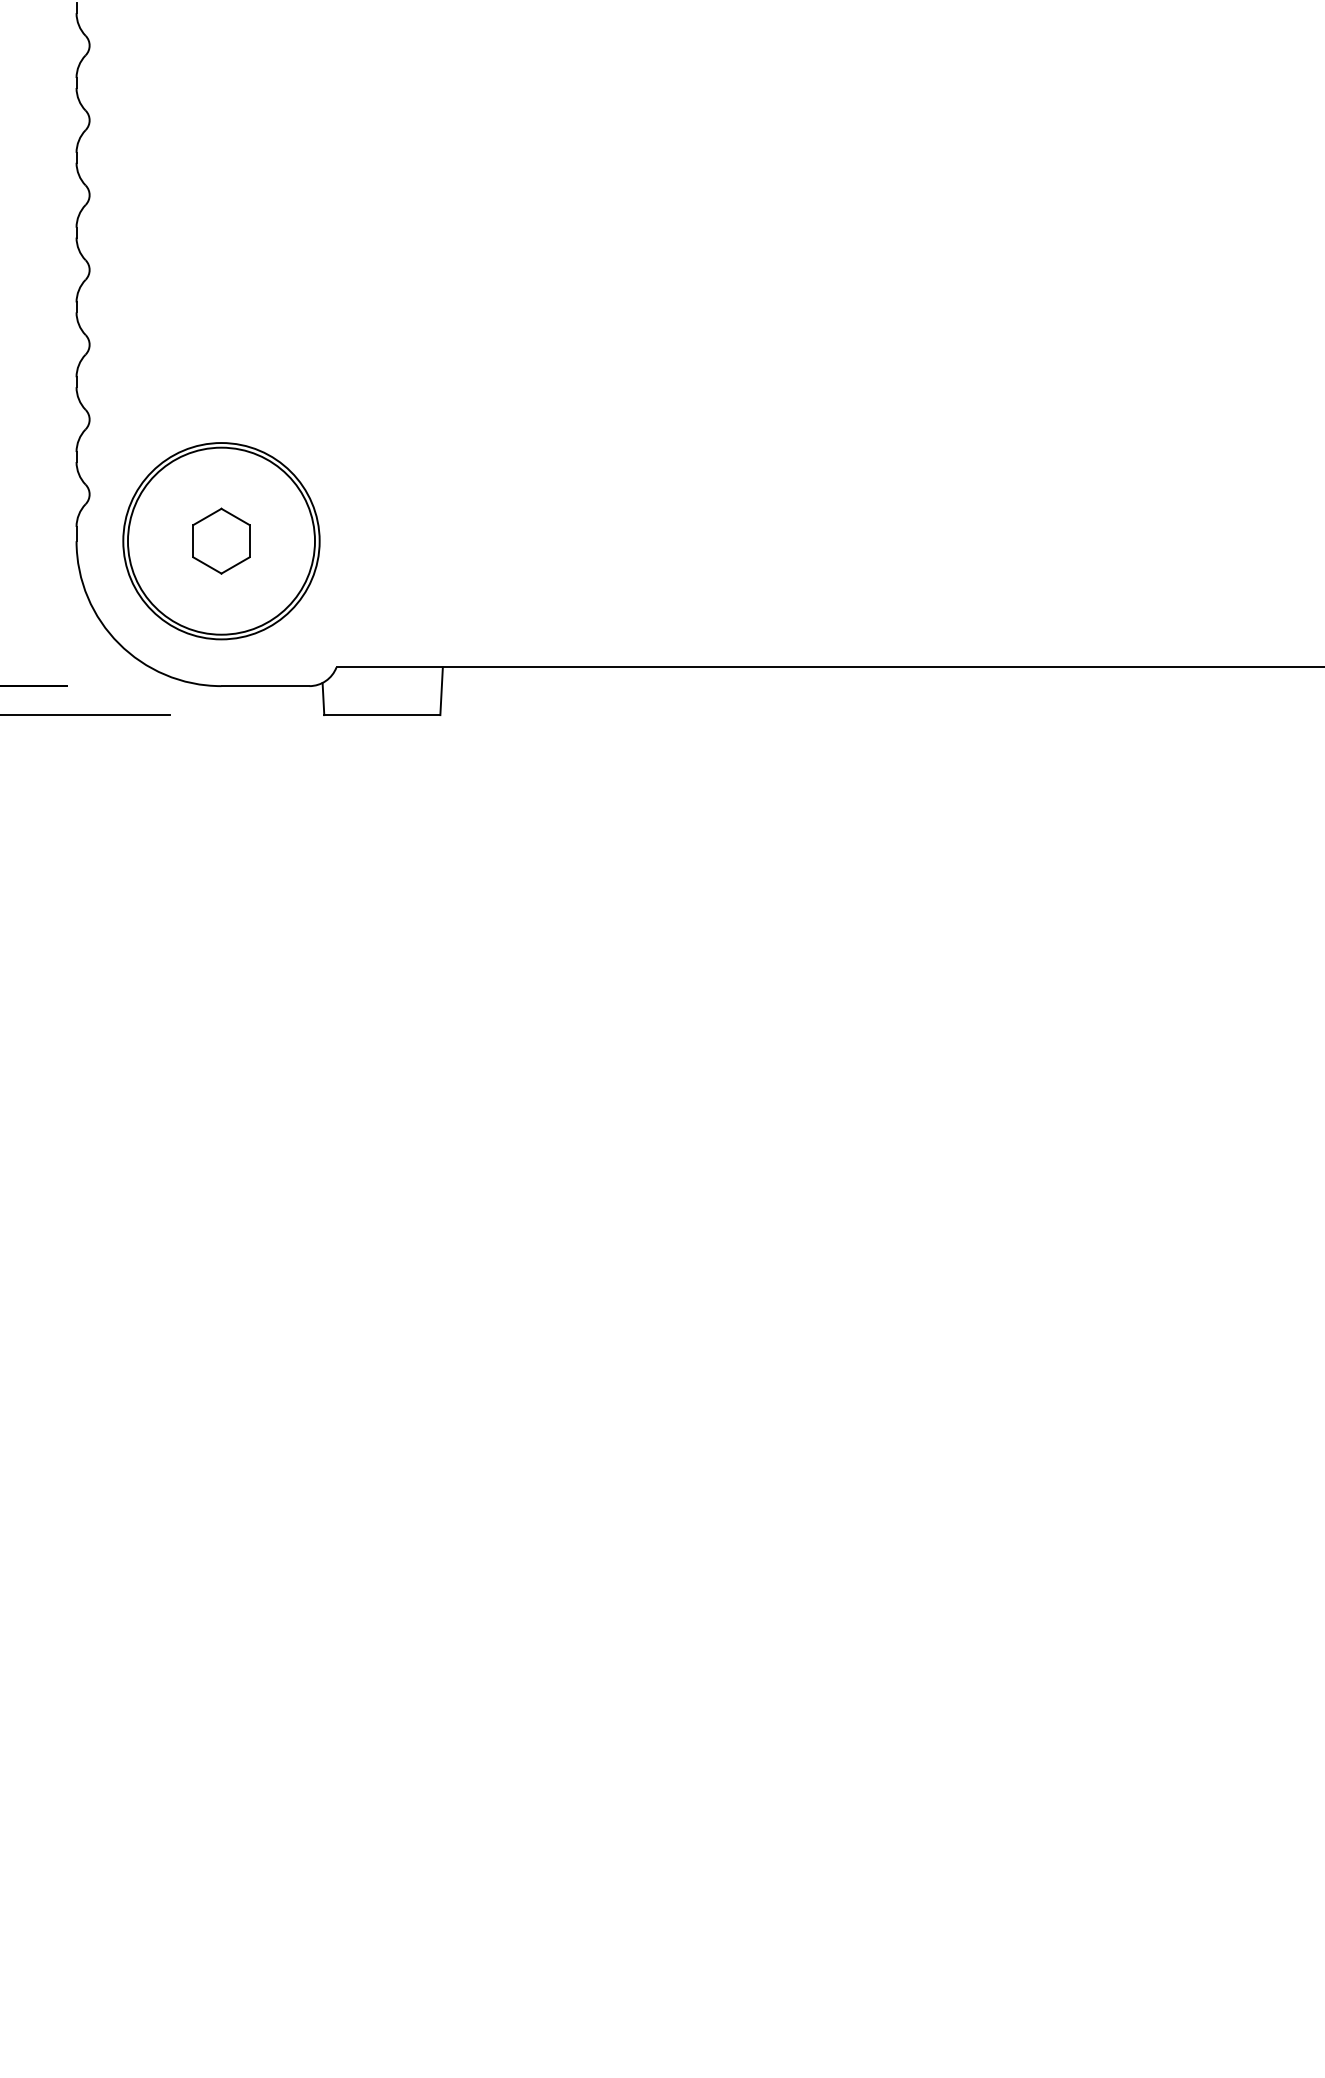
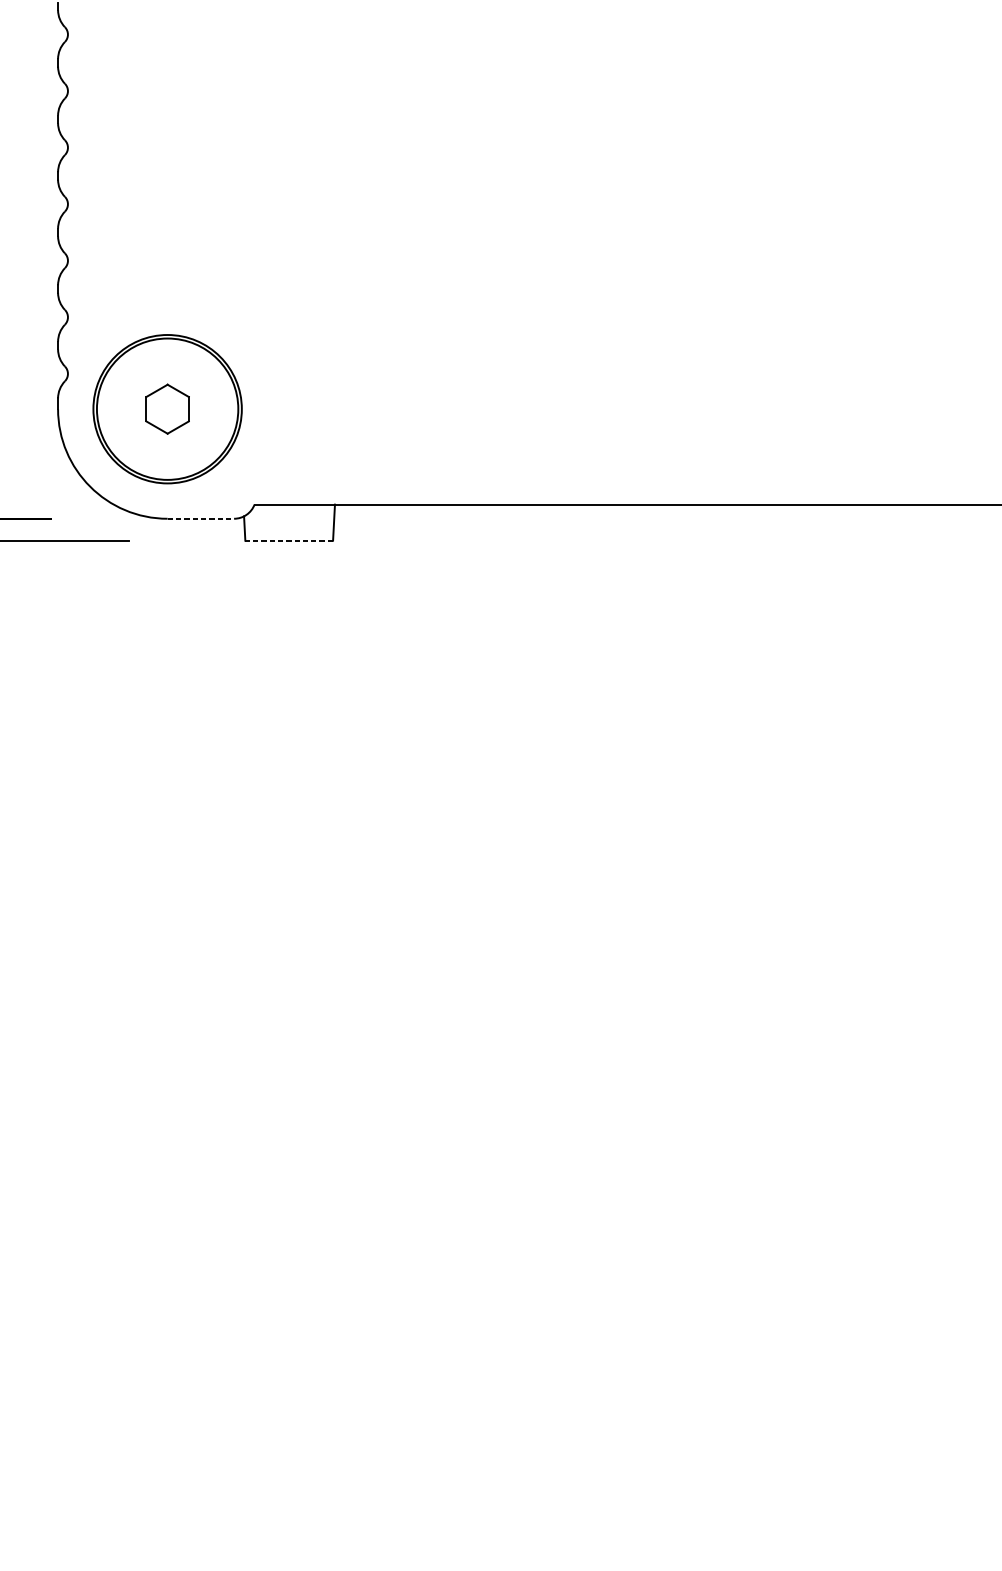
line: (265, 686) -> (200, 519), solid -> dashed
line: (381, 715) -> (288, 540), solid -> dashed

